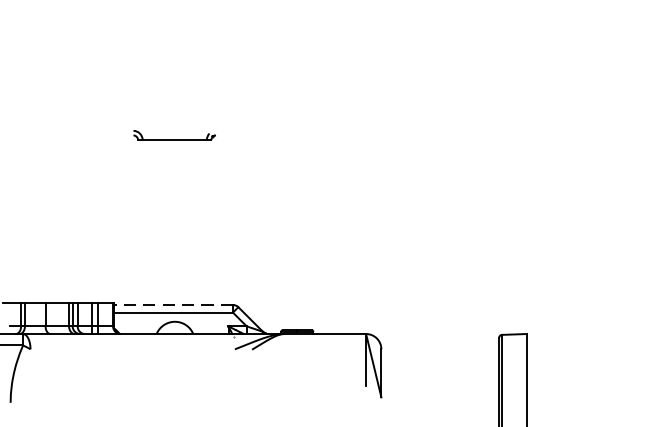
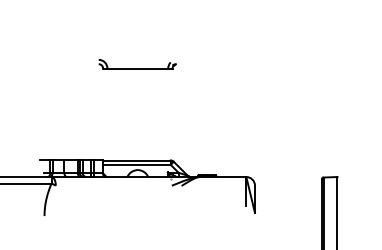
part: (174, 135) -> (137, 64), size x1.67
line: (172, 304) -> (136, 160), dashed -> solid

